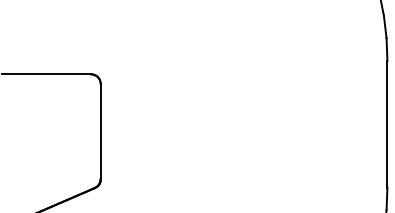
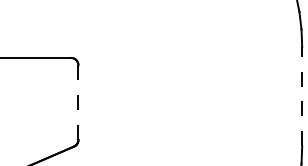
line: (387, 123) -> (302, 96), solid -> dashed
line: (100, 131) -> (78, 102), solid -> dashed

